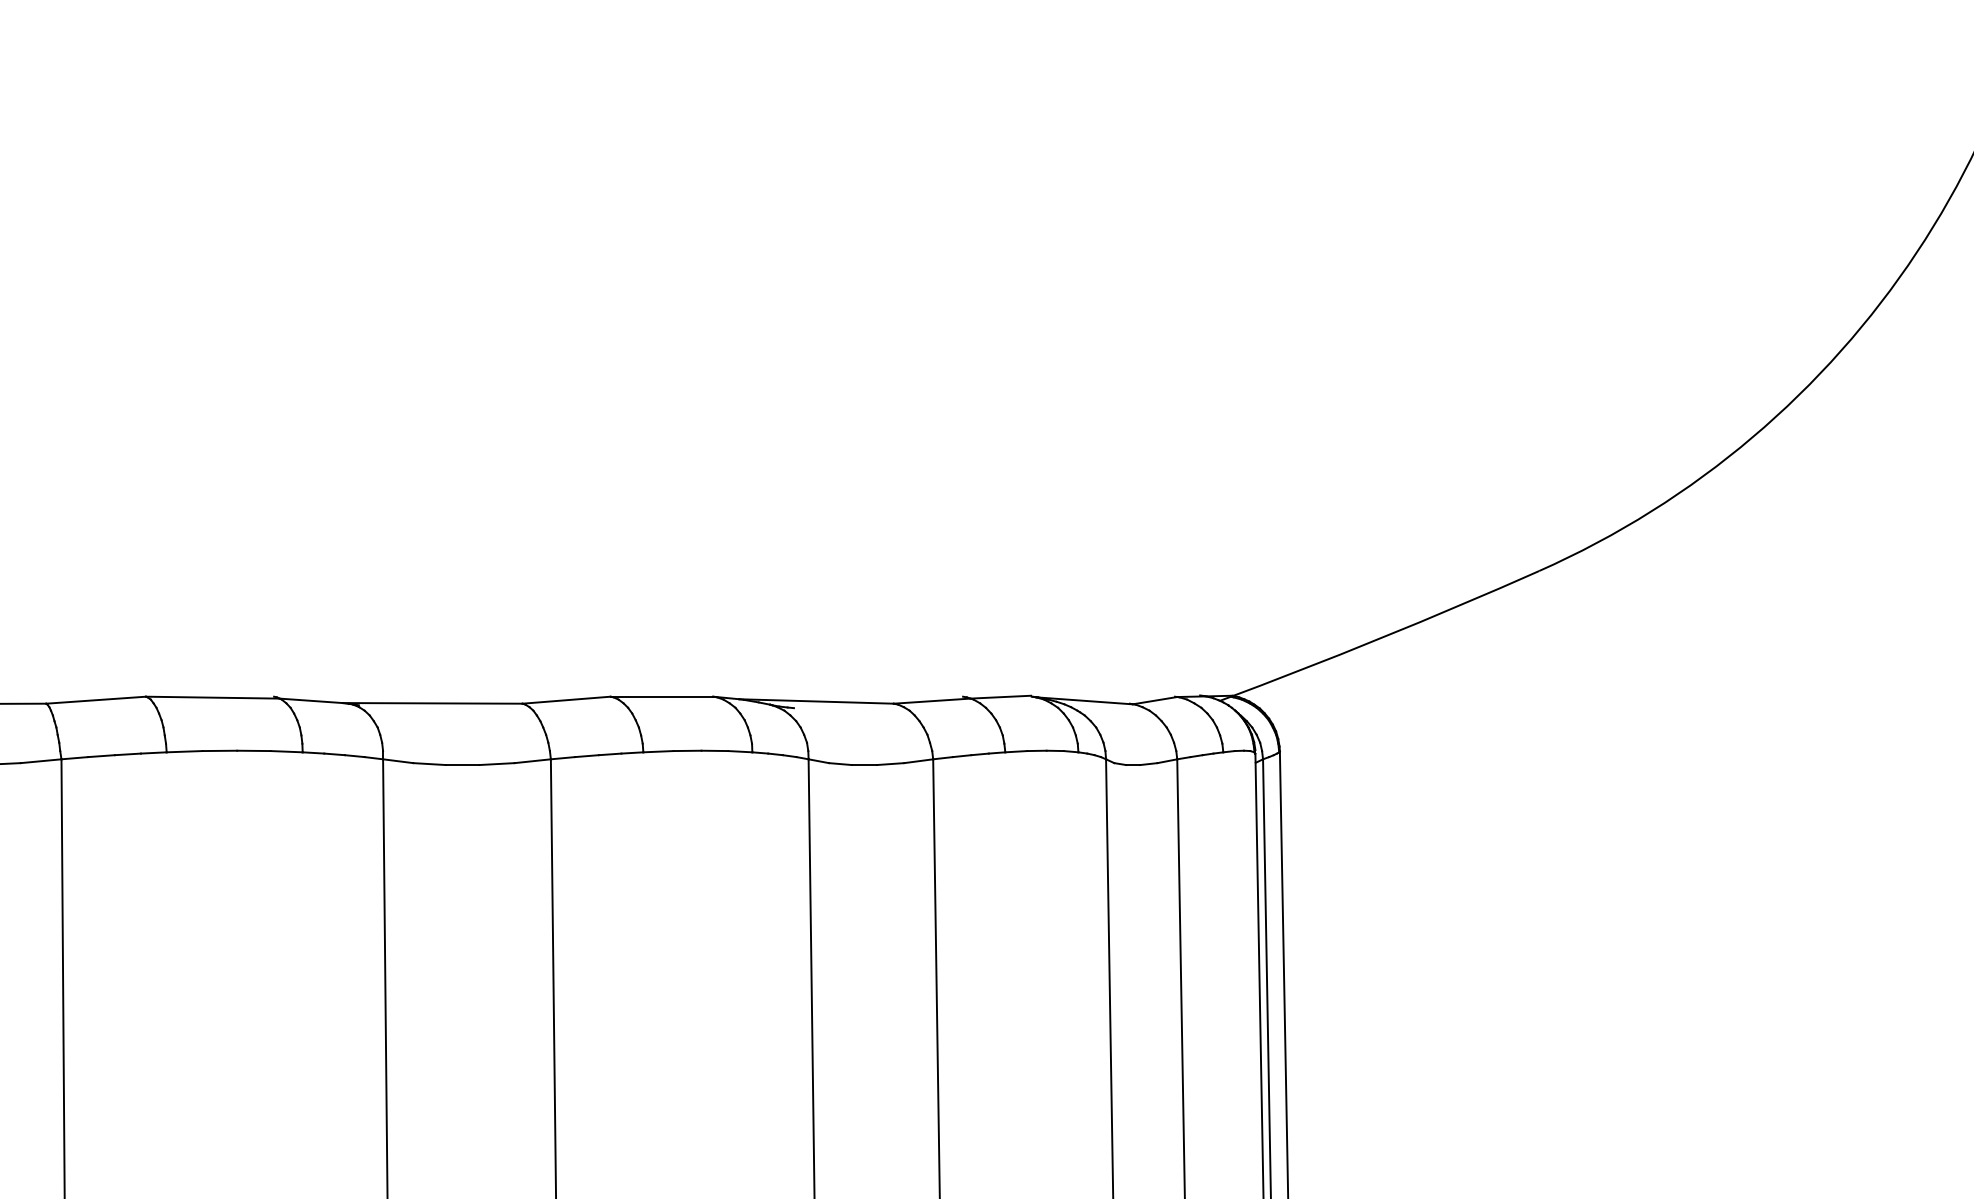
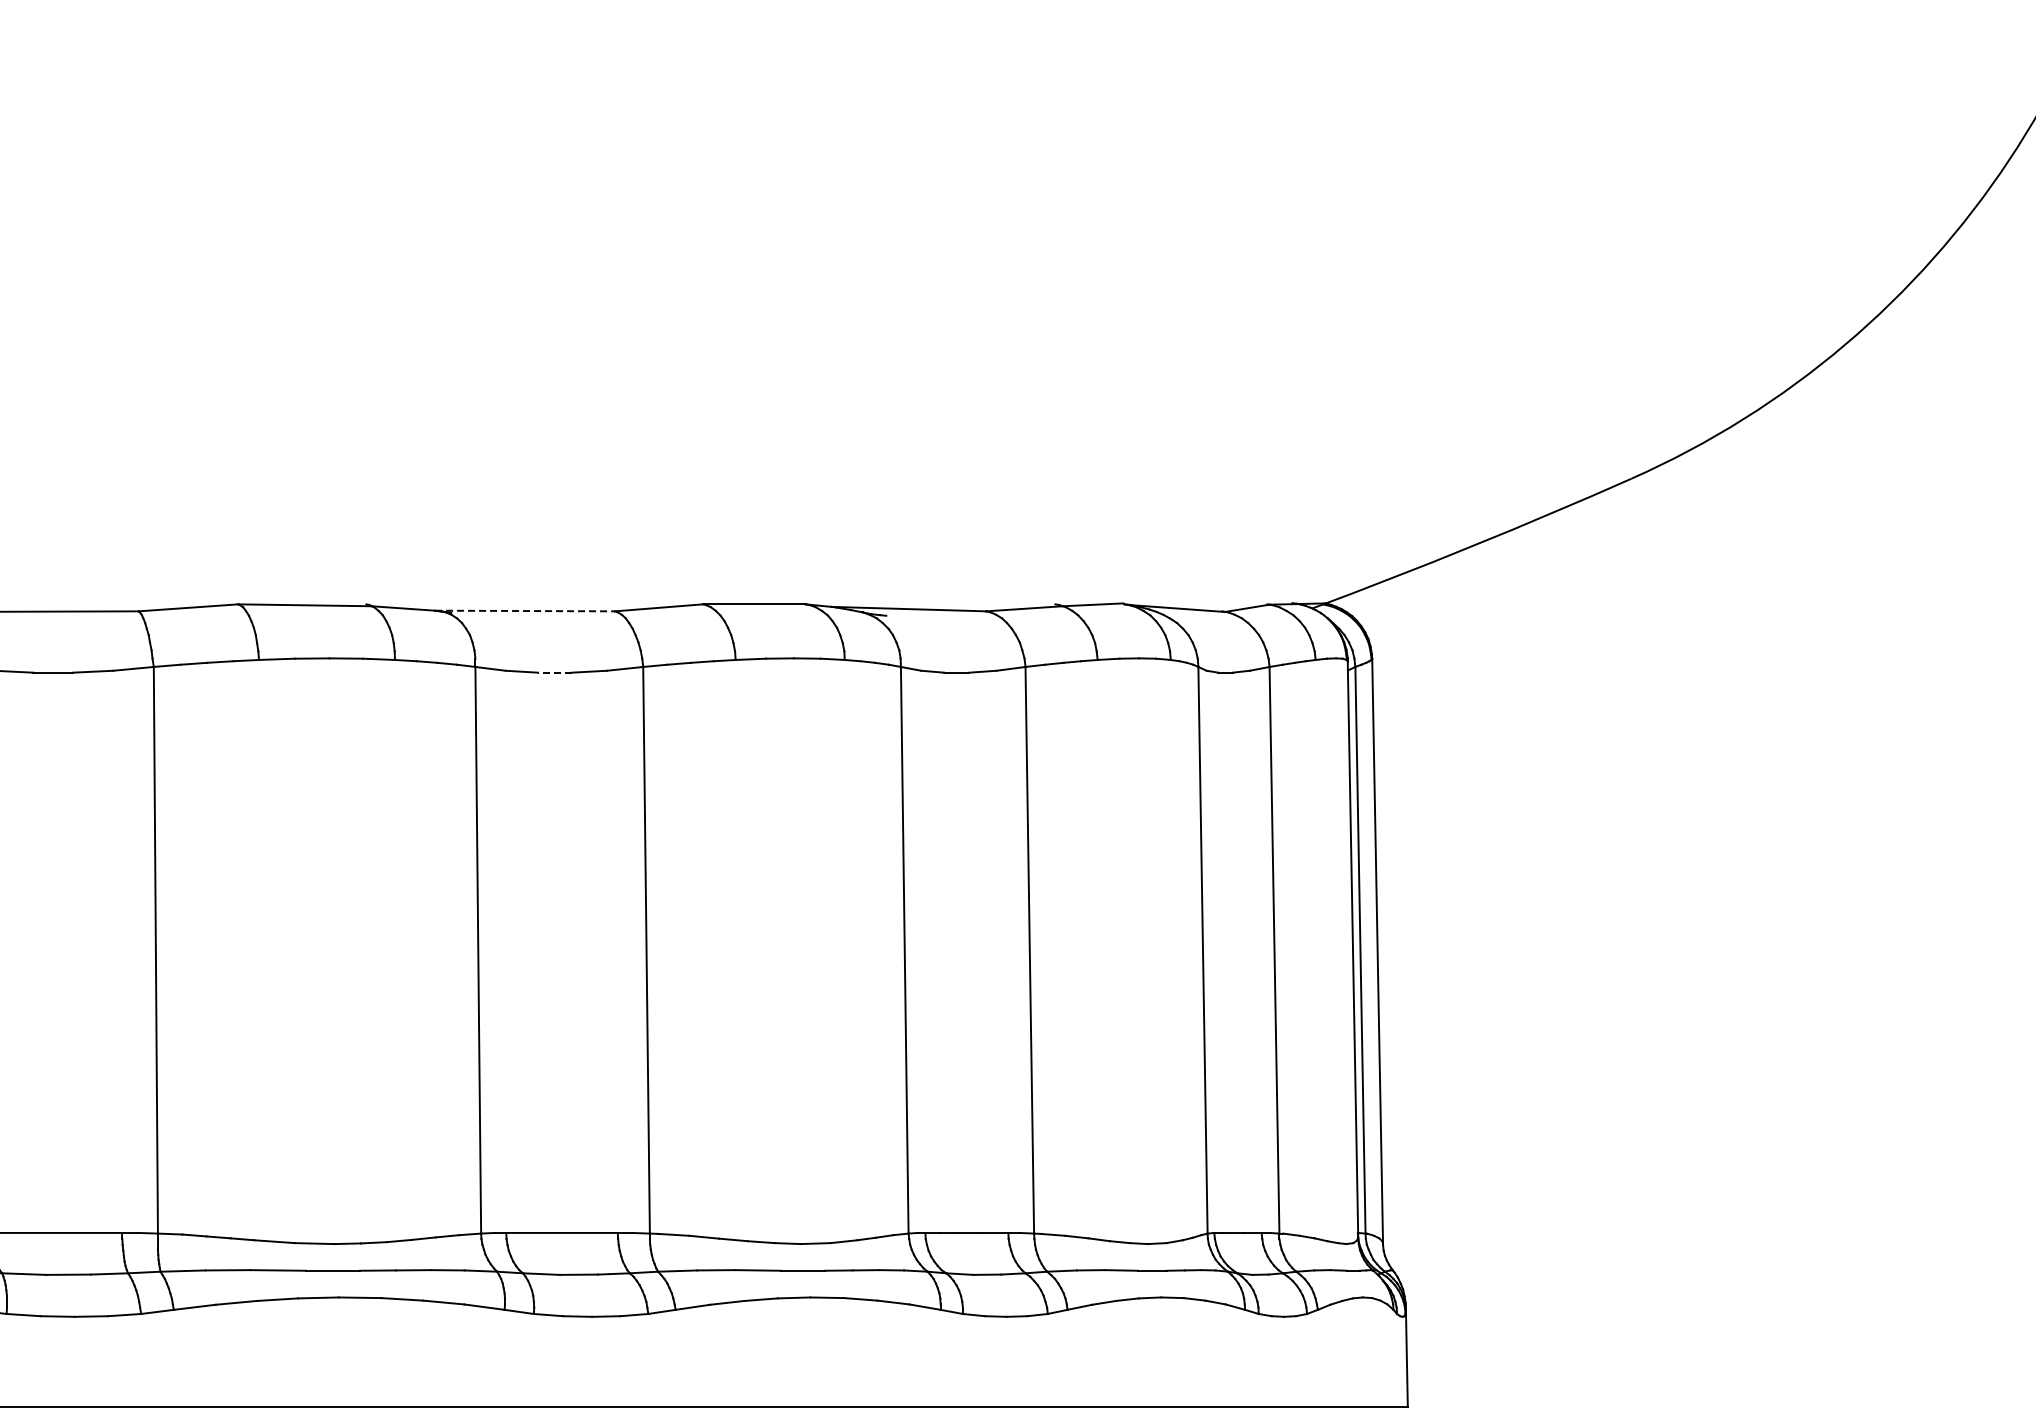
line: (433, 703) -> (525, 611), solid -> dashed
line: (462, 764) -> (554, 672), solid -> dashed

